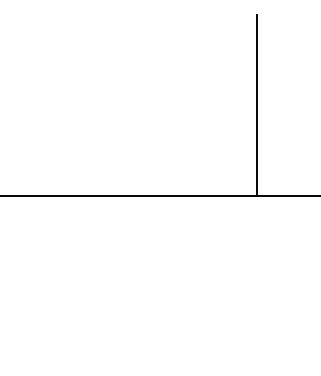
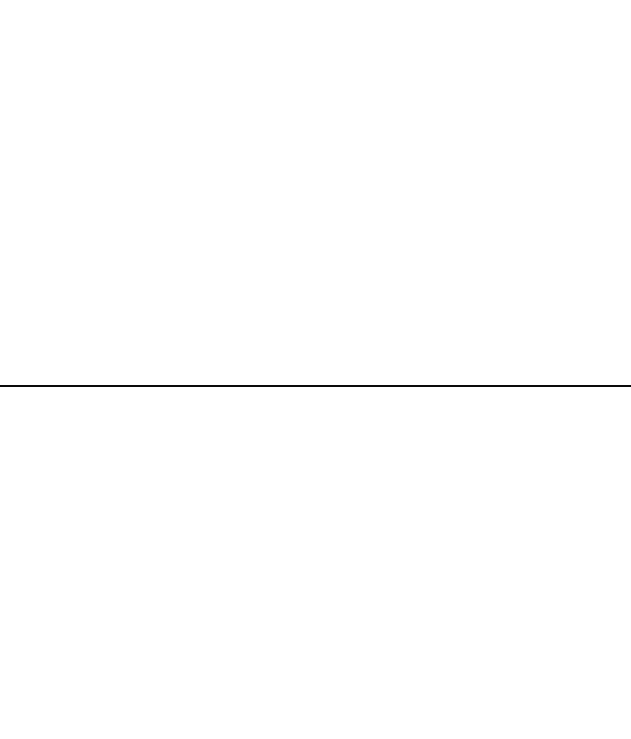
line: (256, 105) -> (504, 207), removed

